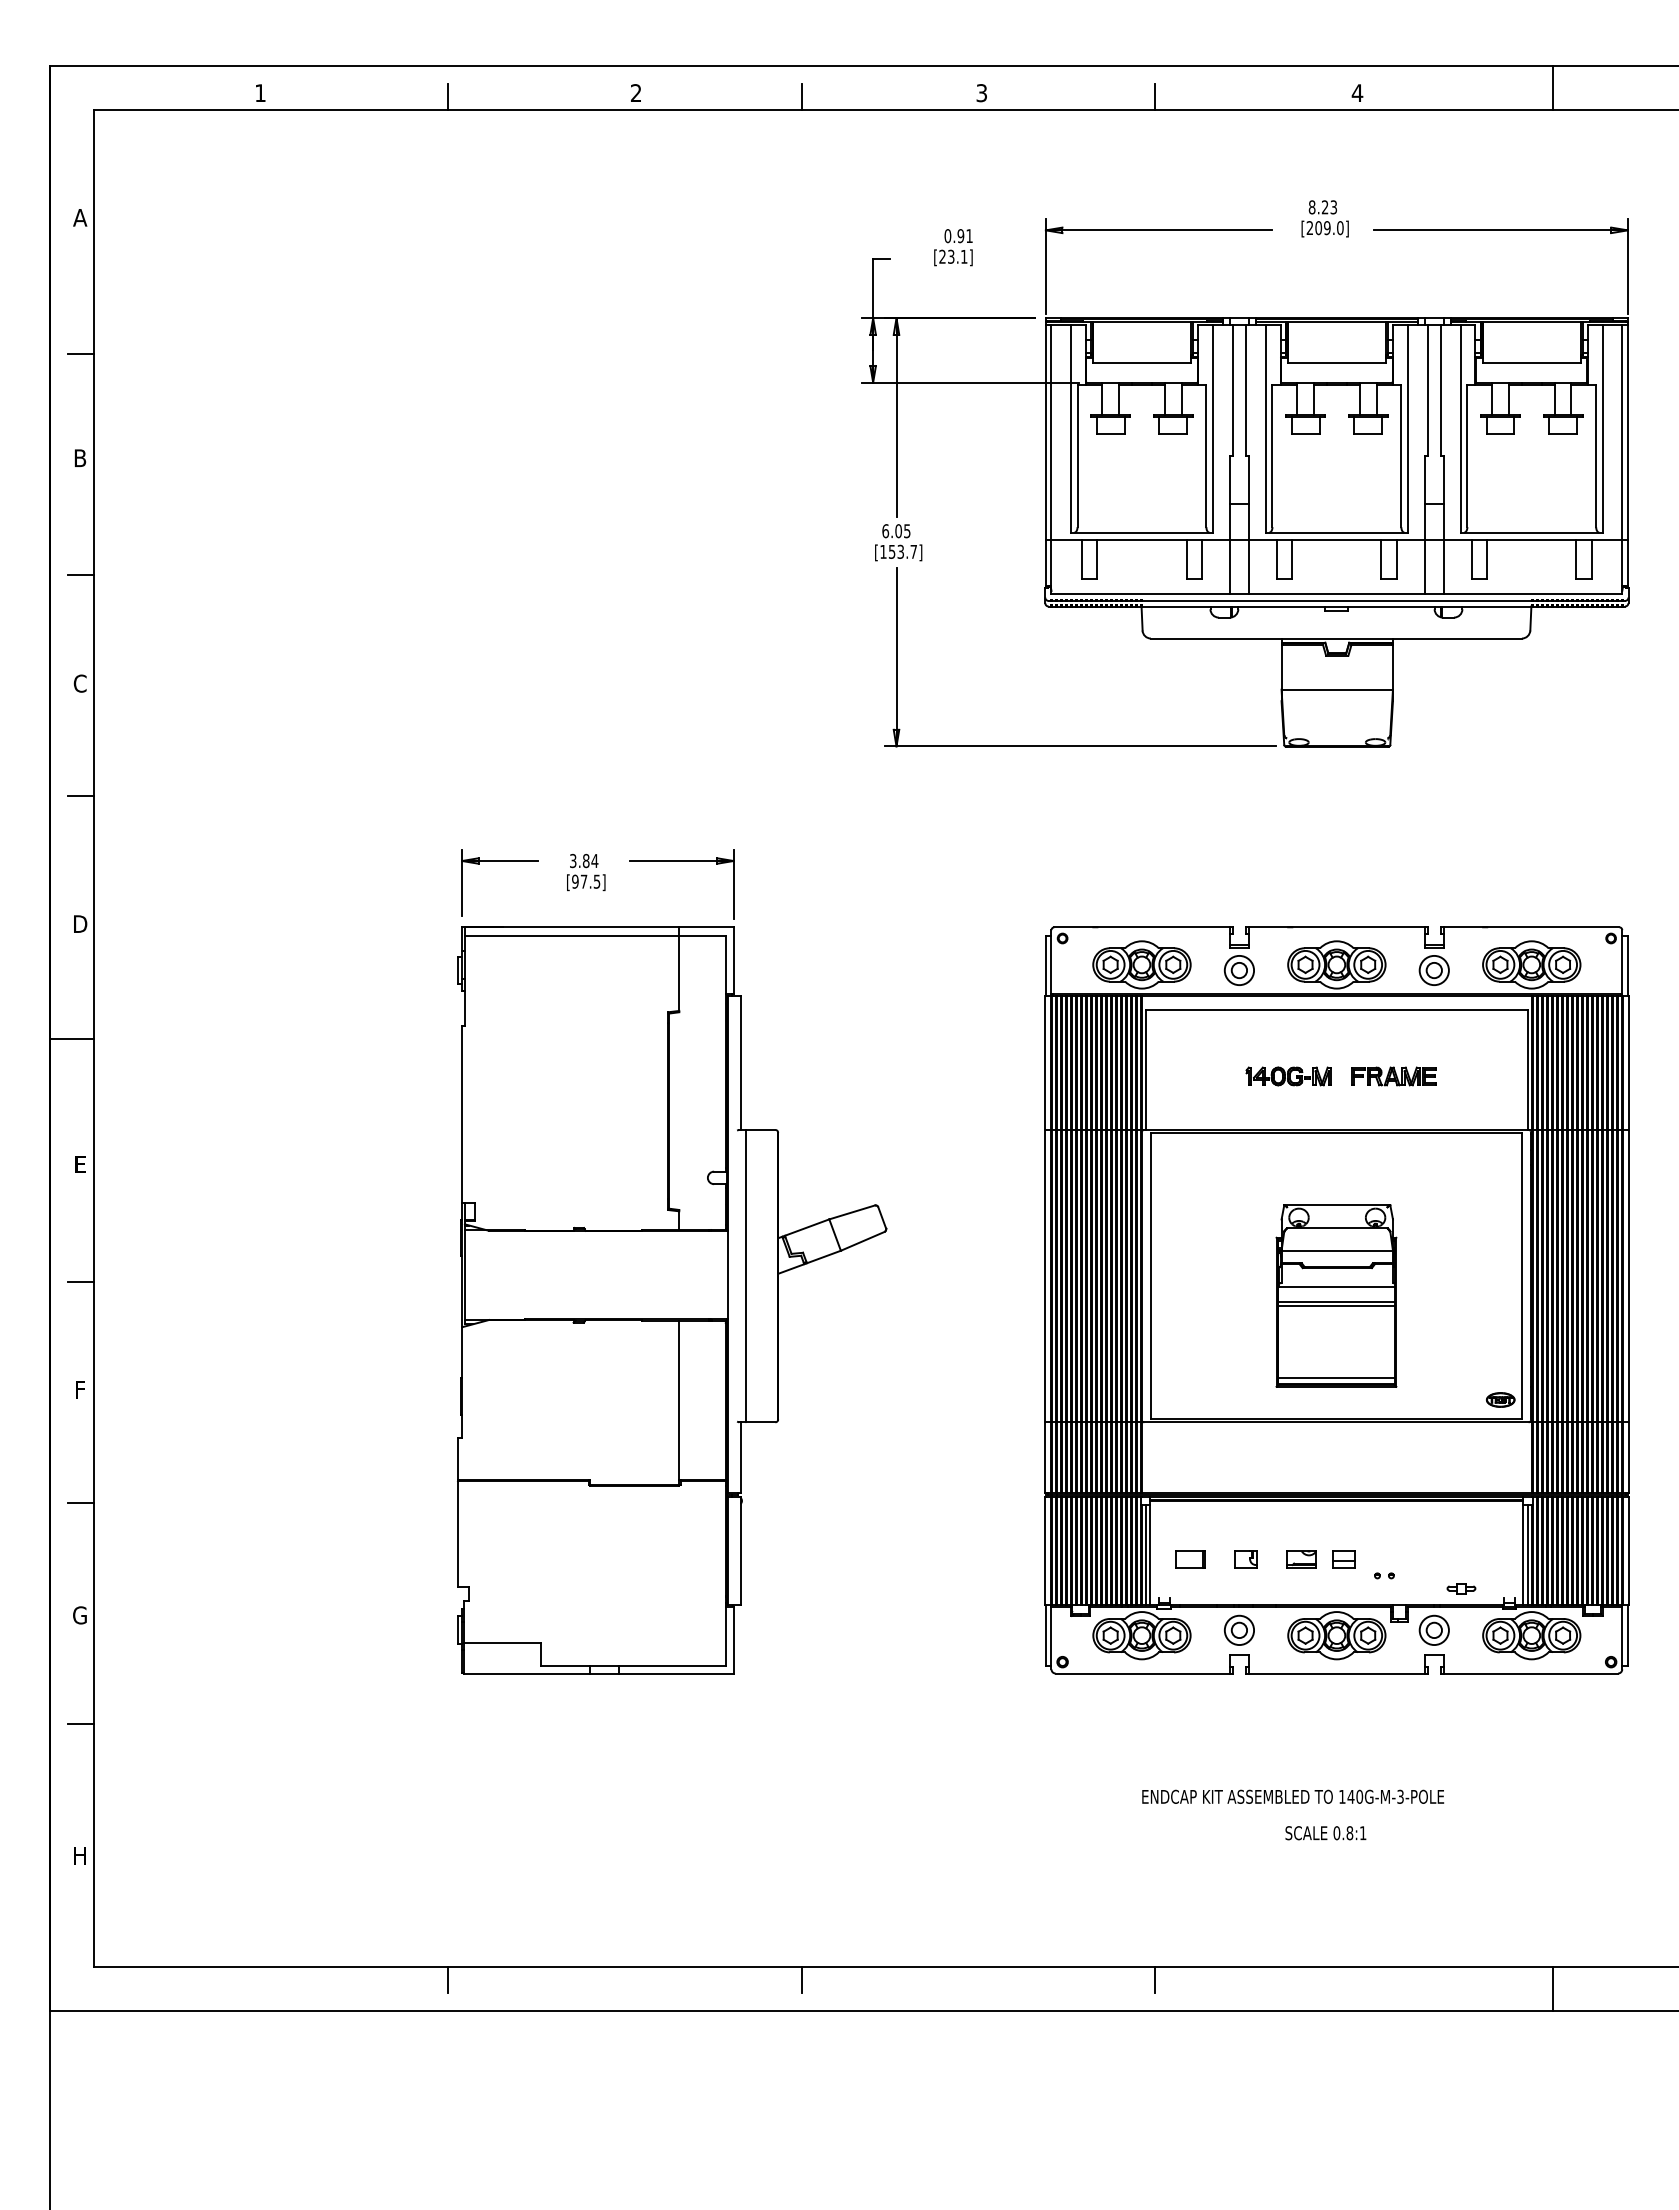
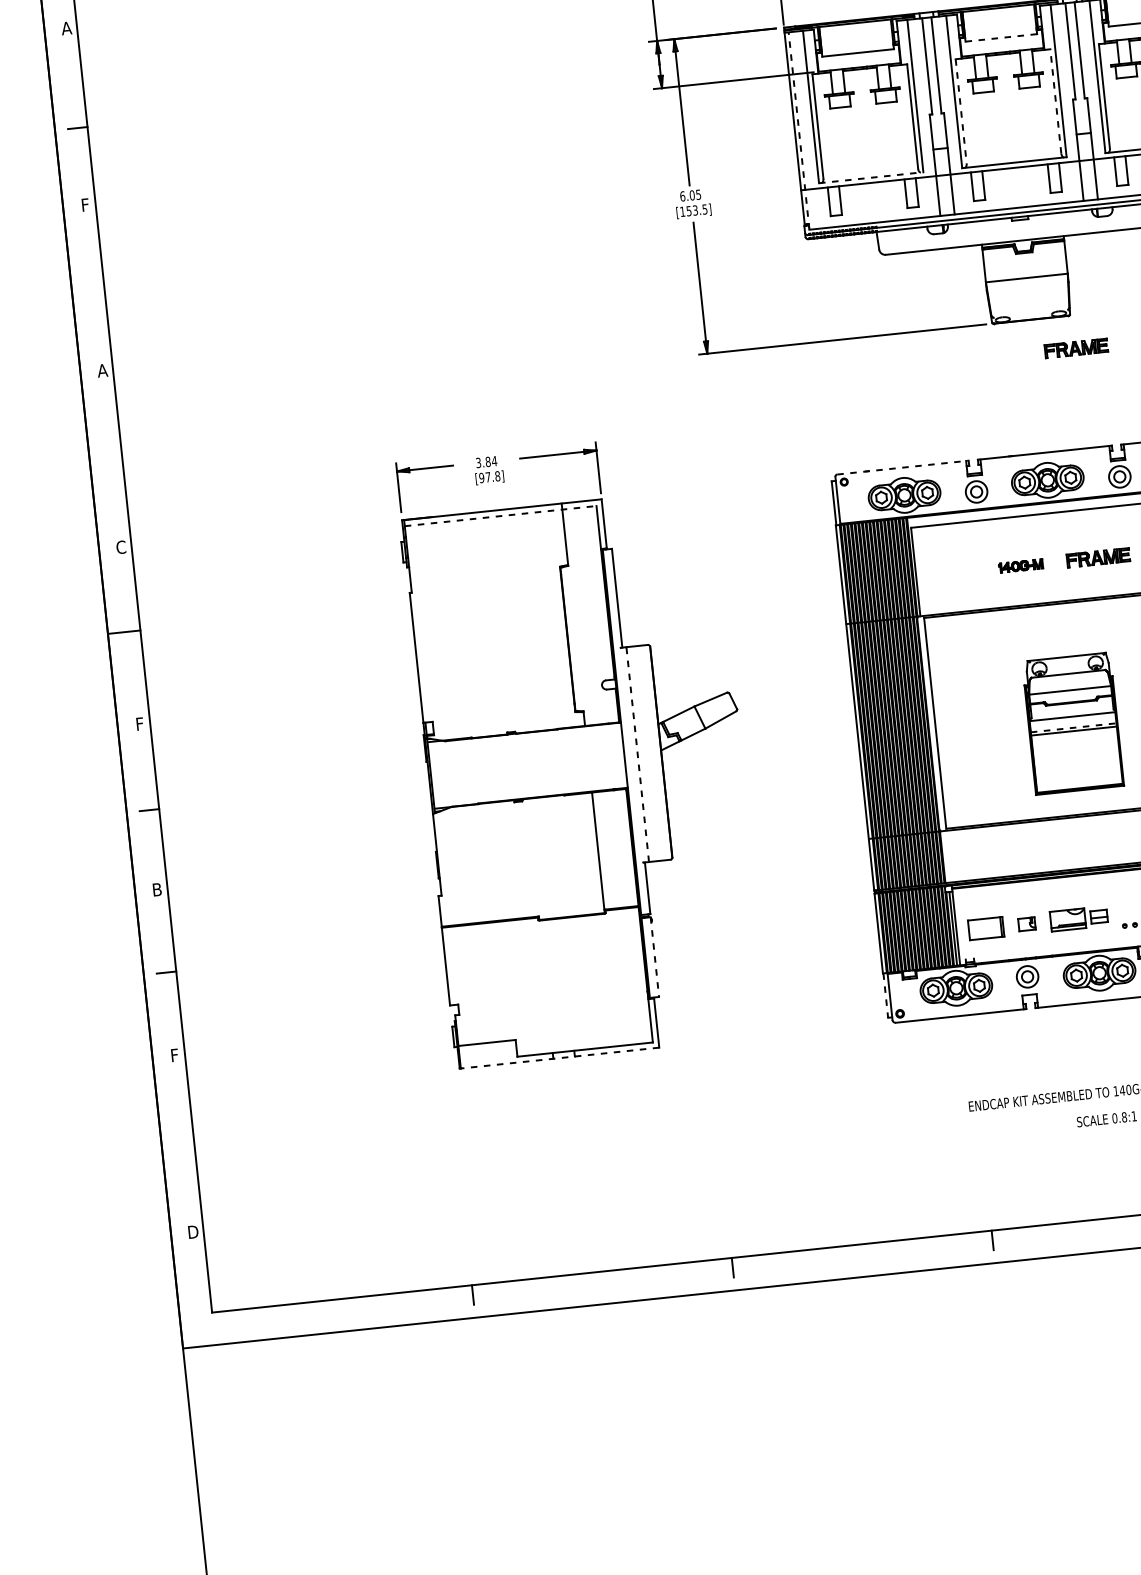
line: (1336, 362) -> (1001, 37), solid -> dashed
line: (1272, 456) -> (961, 111), solid -> dashed
line: (1401, 456) -> (1056, 101), solid -> dashed
text: (80, 458) -> (85, 205), B -> F
line: (1051, 459) -> (799, 130), solid -> dashed
line: (1141, 532) -> (870, 177), solid -> dashed
text: (913, 551) -> (704, 209), [153.7] -> [153.5]
line: (80, 574) -> (94, 290), removed
text: (80, 683) -> (102, 370), C -> A
part: (1393, 791) -> (1076, 348), added
line: (80, 795) -> (111, 452), removed
text: (596, 881) -> (497, 476), [97.5] -> [97.8]
text: (80, 924) -> (121, 547), D -> C
line: (1144, 927) -> (903, 467), solid -> dashed
line: (595, 935) -> (500, 515), solid -> dashed
part: (1288, 1076) -> (1020, 566), size x0.7
text: (80, 1164) -> (139, 724), E -> F
line: (746, 1275) -> (637, 754), solid -> dashed
line: (1337, 1301) -> (1074, 727), solid -> dashed
line: (1336, 1377) -> (1079, 783), removed
text: (80, 1389) -> (157, 889), F -> B
line: (740, 1551) -> (654, 957), solid -> dashed
part: (1190, 1559) -> (986, 928), size x1.6
part: (1301, 1559) -> (1067, 919), size x1.6
text: (79, 1615) -> (174, 1055), G -> F
line: (1045, 1636) -> (885, 996), solid -> dashed
line: (598, 1673) -> (559, 1058), solid -> dashed
line: (80, 1723) -> (183, 1134), removed
text: (80, 1855) -> (193, 1231), H -> D

